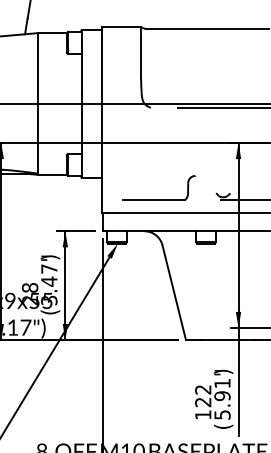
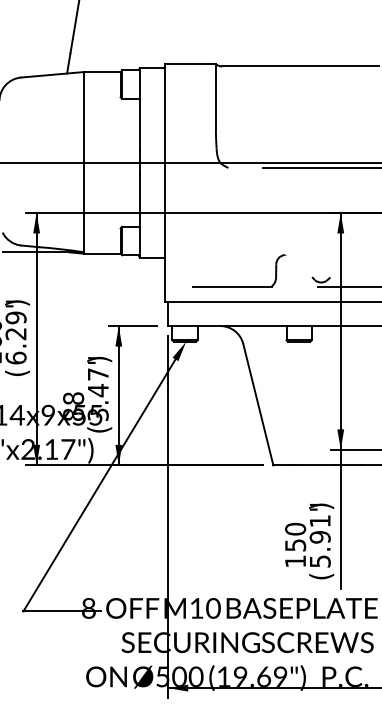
text: (30, 300) -> (73, 414), 28 -> 88
text: (203, 395) -> (295, 536), 122 -> 150

